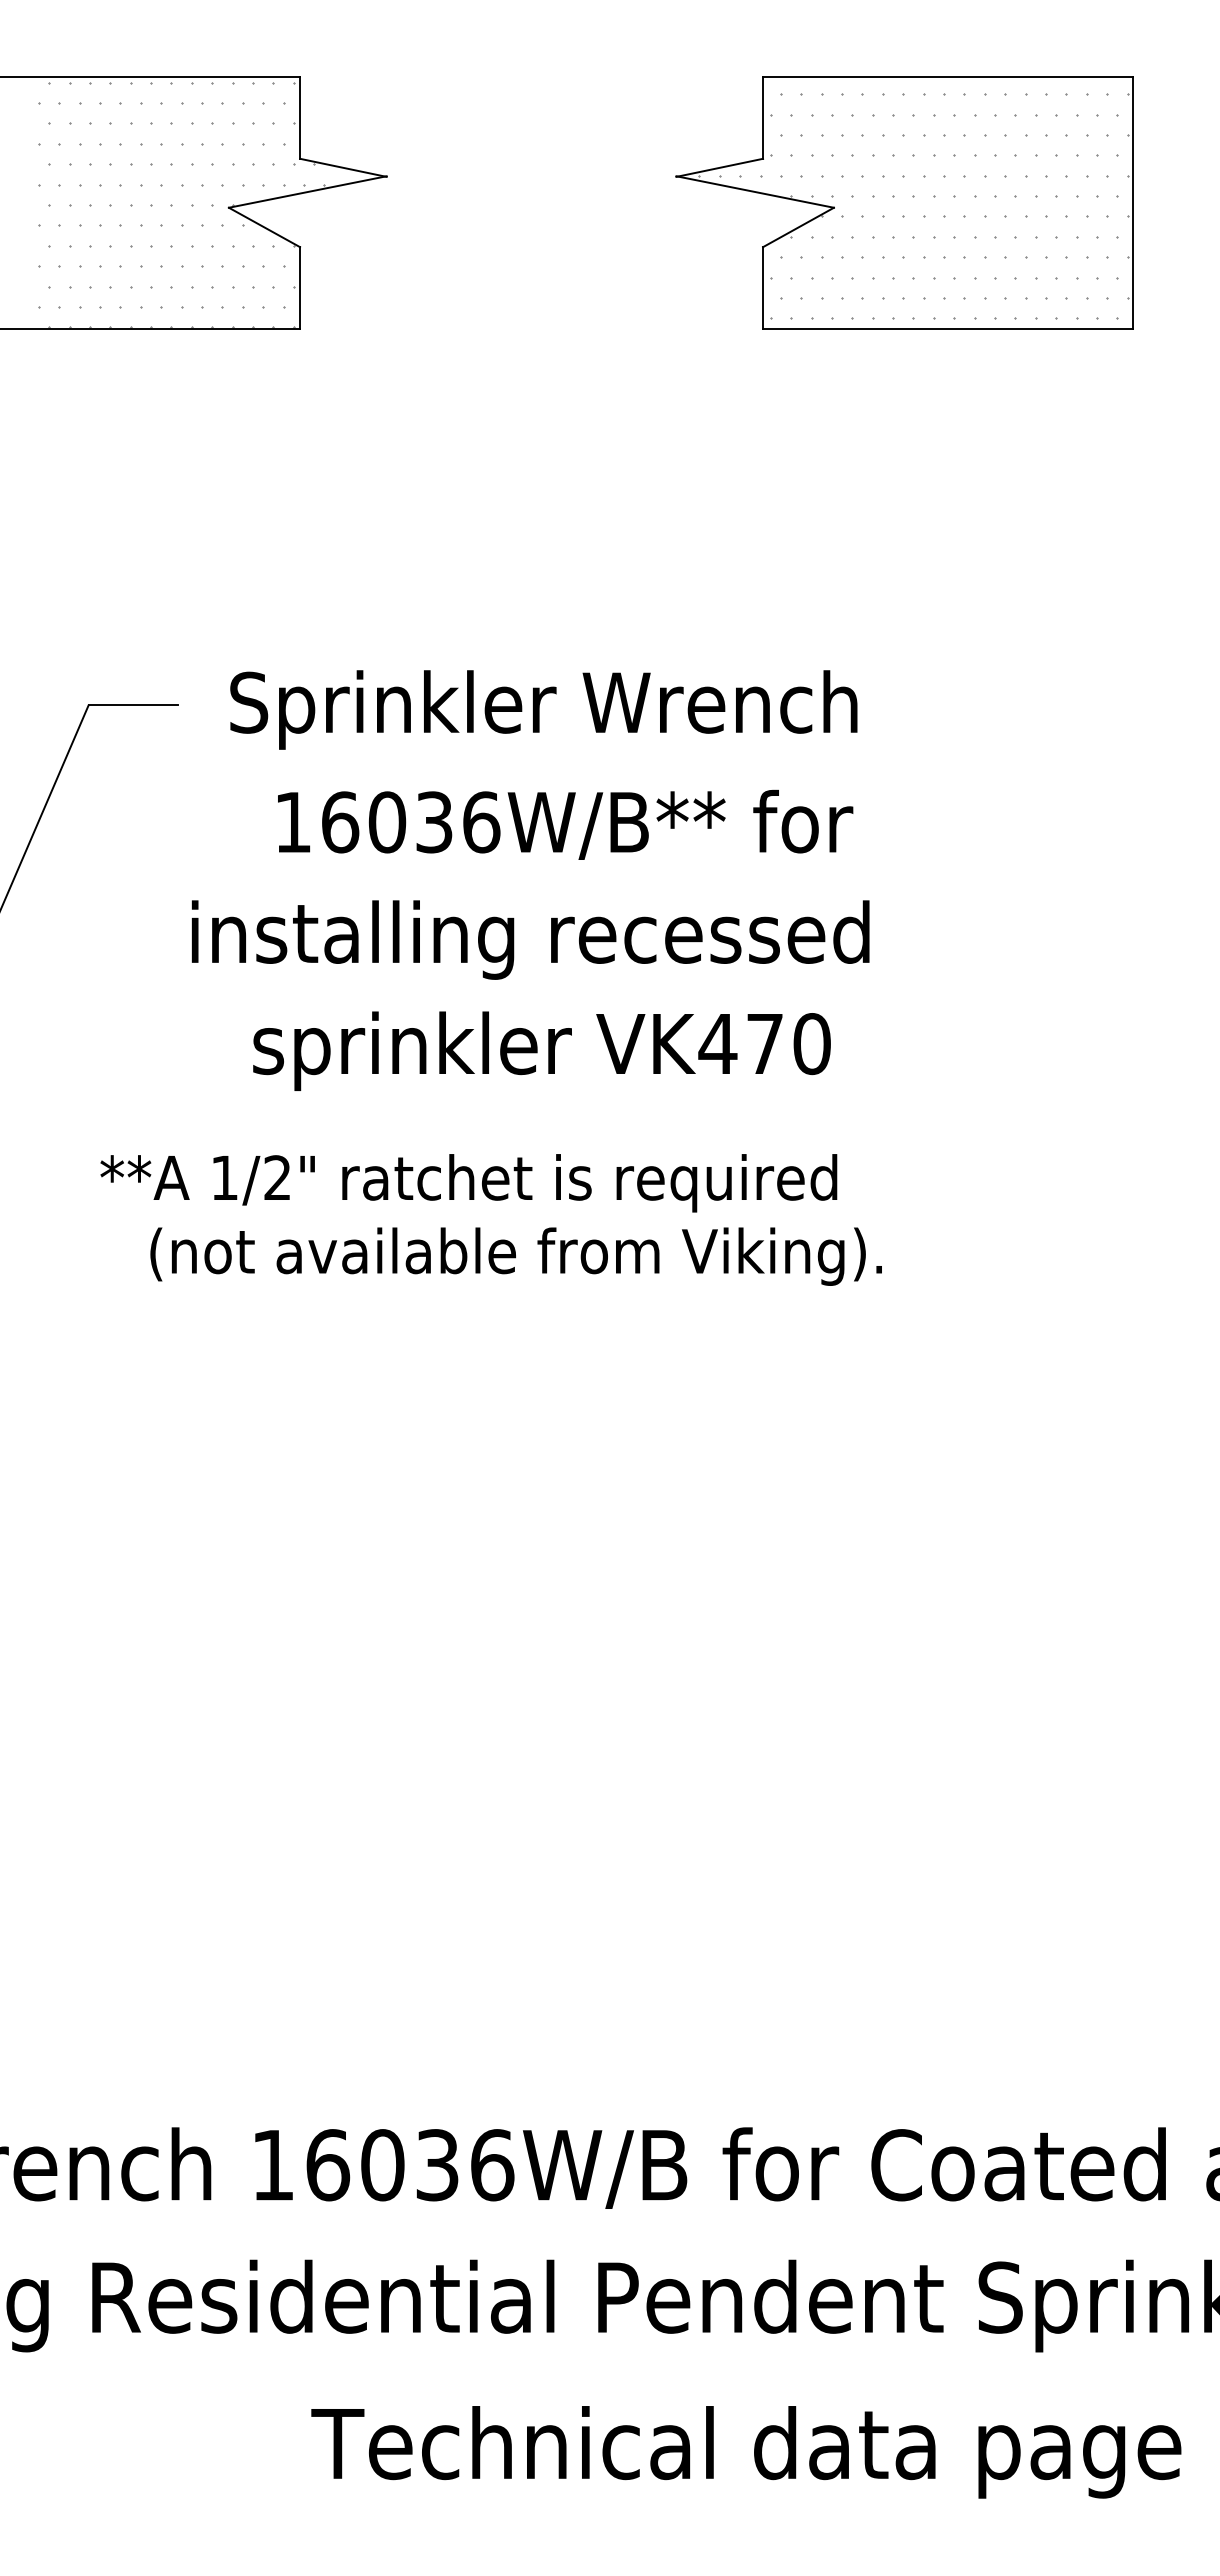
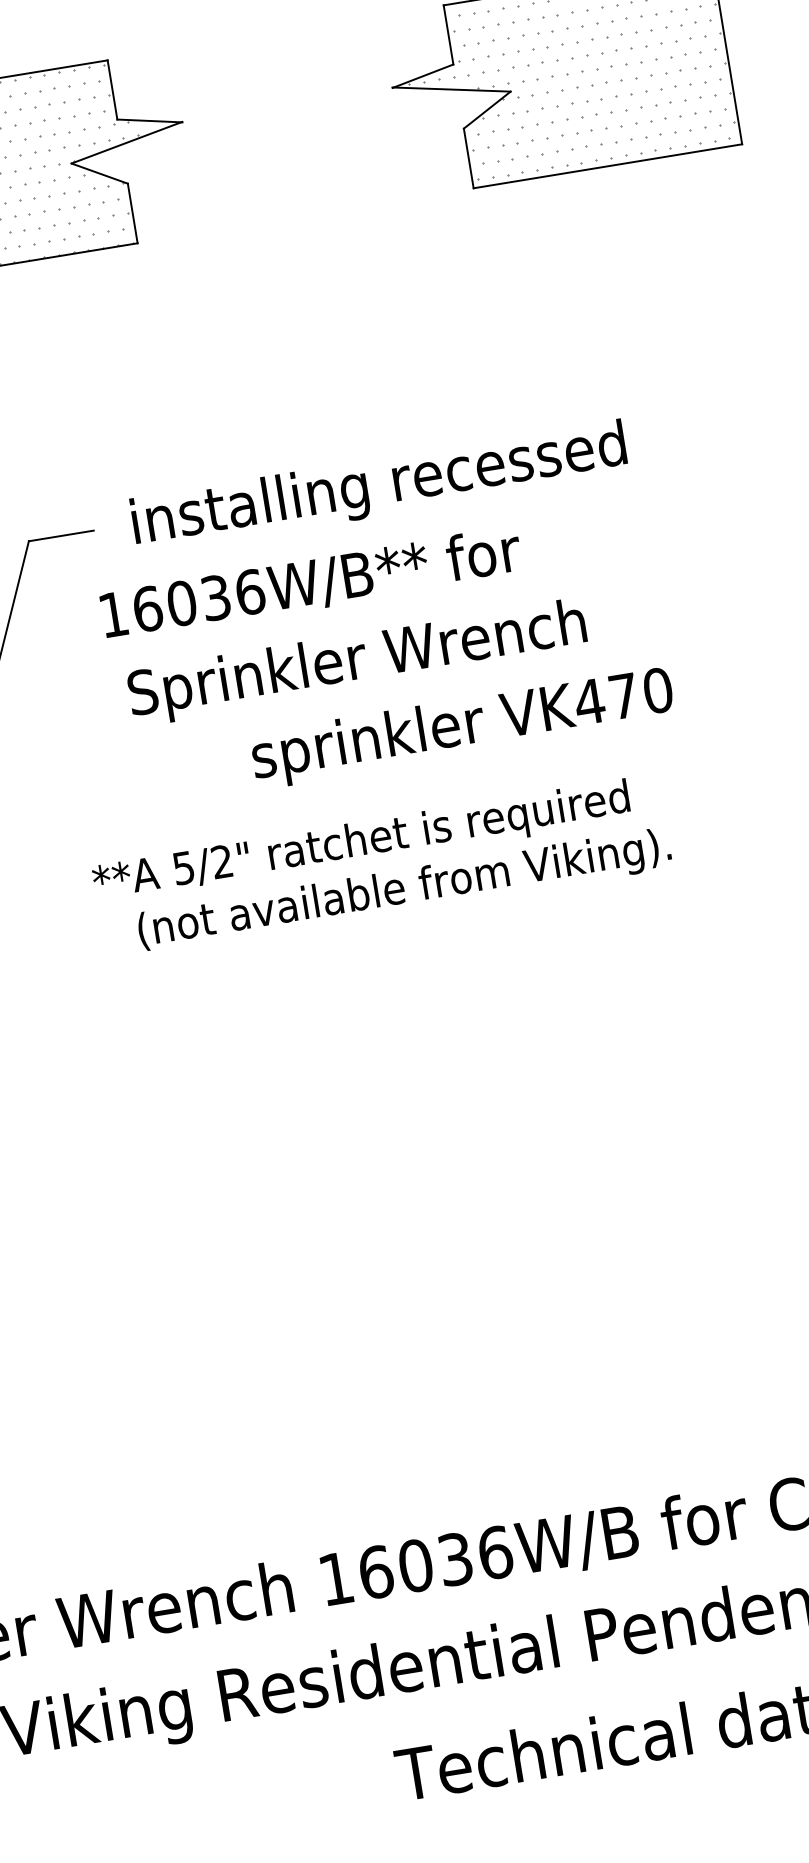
text: (569, 709) -> (378, 487), Sprinkler Wrench -> installing recessed
text: (565, 824) -> (311, 583), moved
text: (529, 939) -> (376, 658), installing recessed -> Sprinkler Wrench
text: (541, 1050) -> (462, 727), moved
text: (224, 1178) -> (183, 868), 1/2" -> 5/2"

